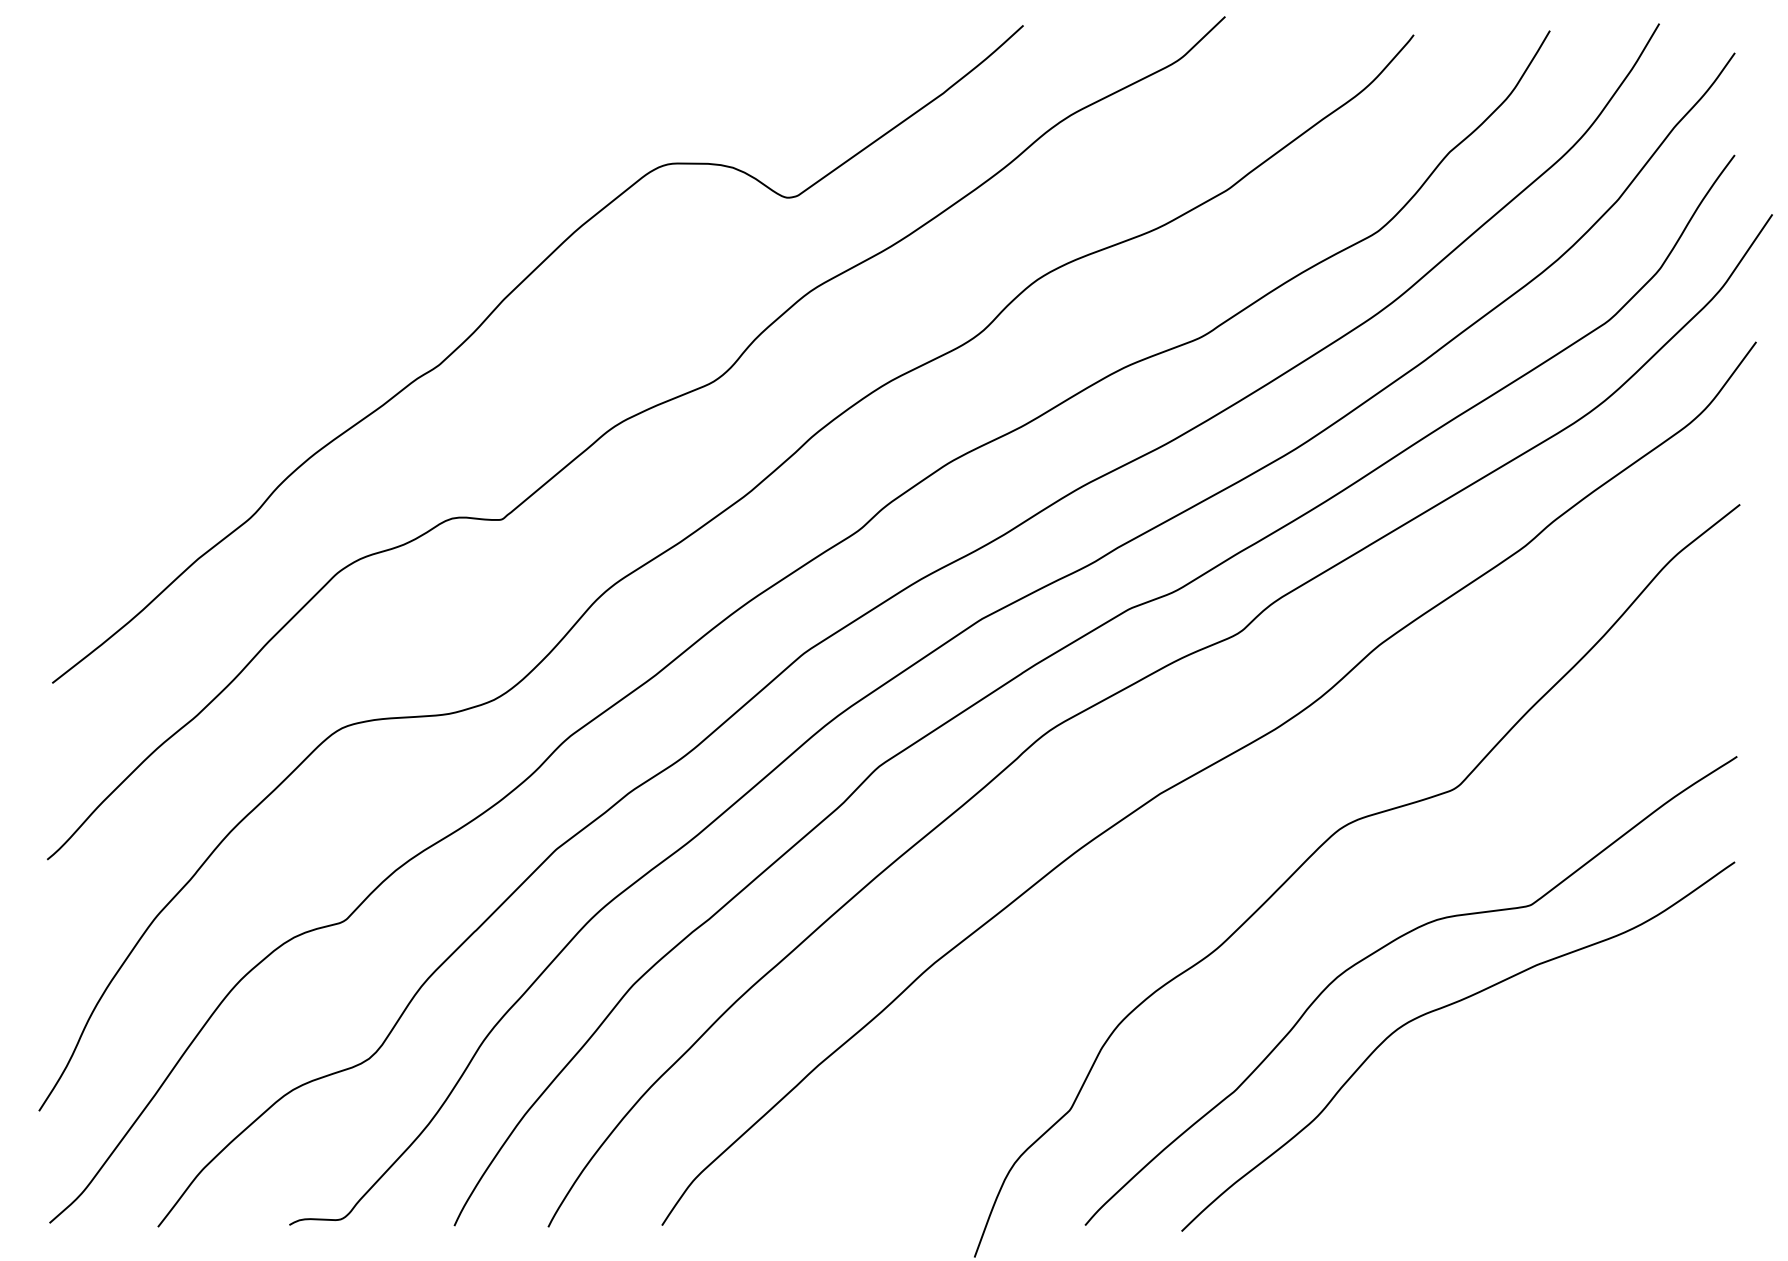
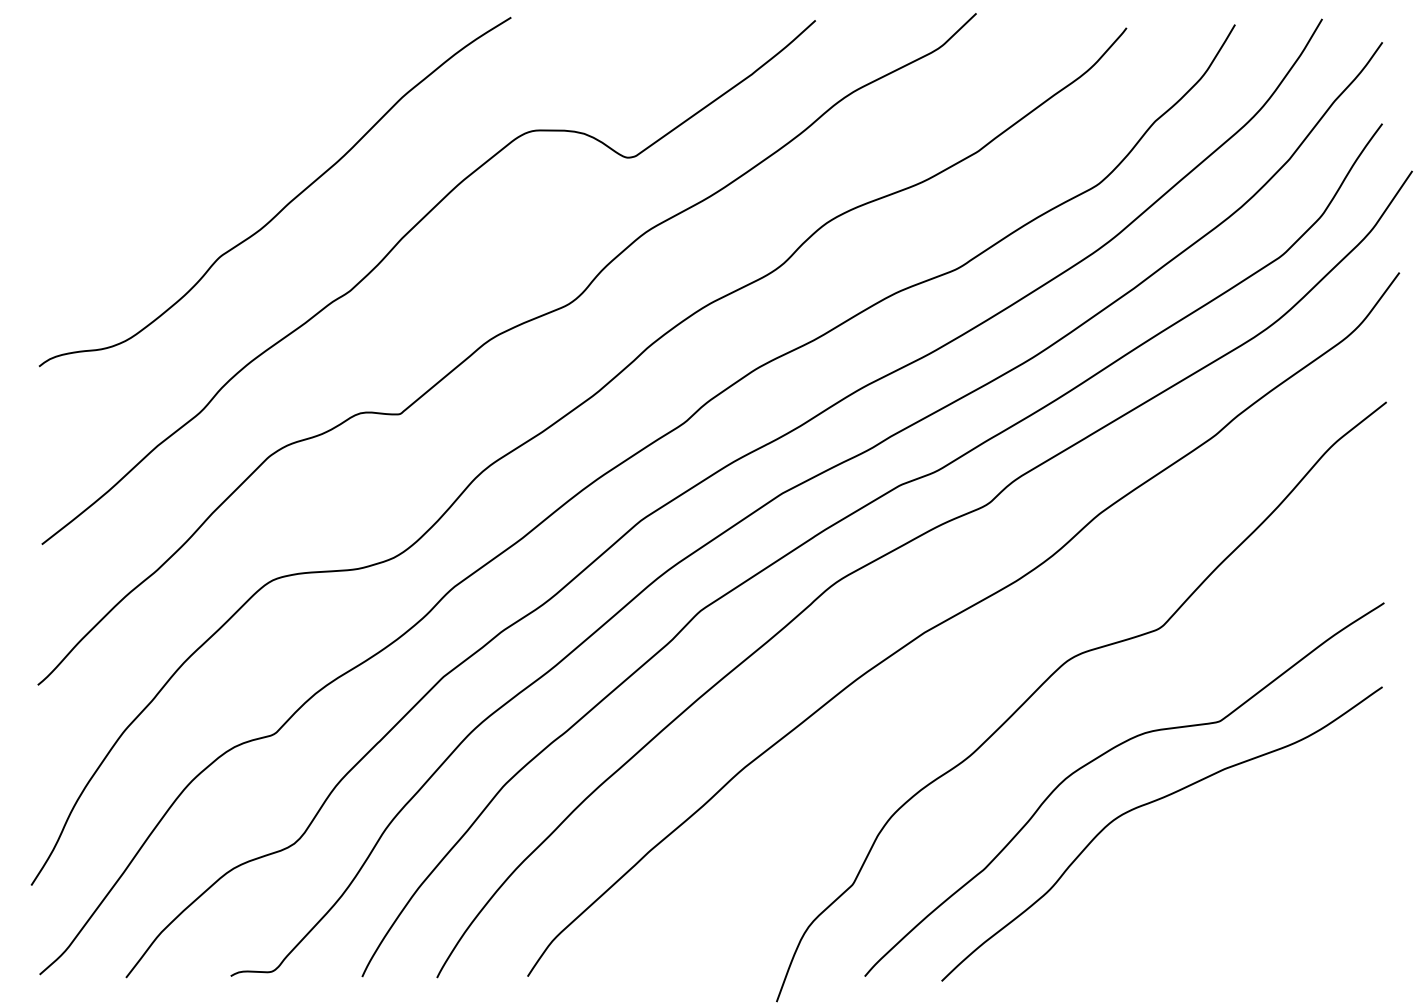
curve: (359, 256) -> (286, 204), added

